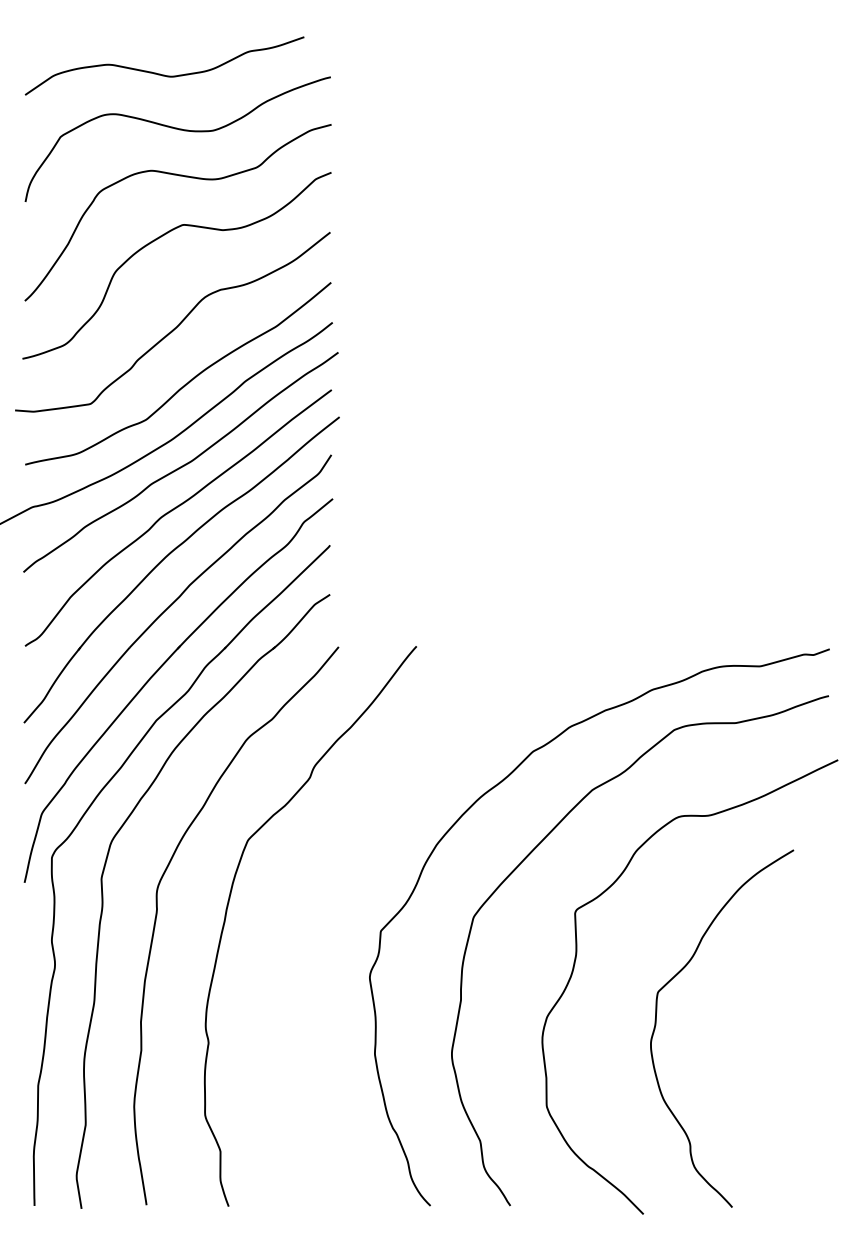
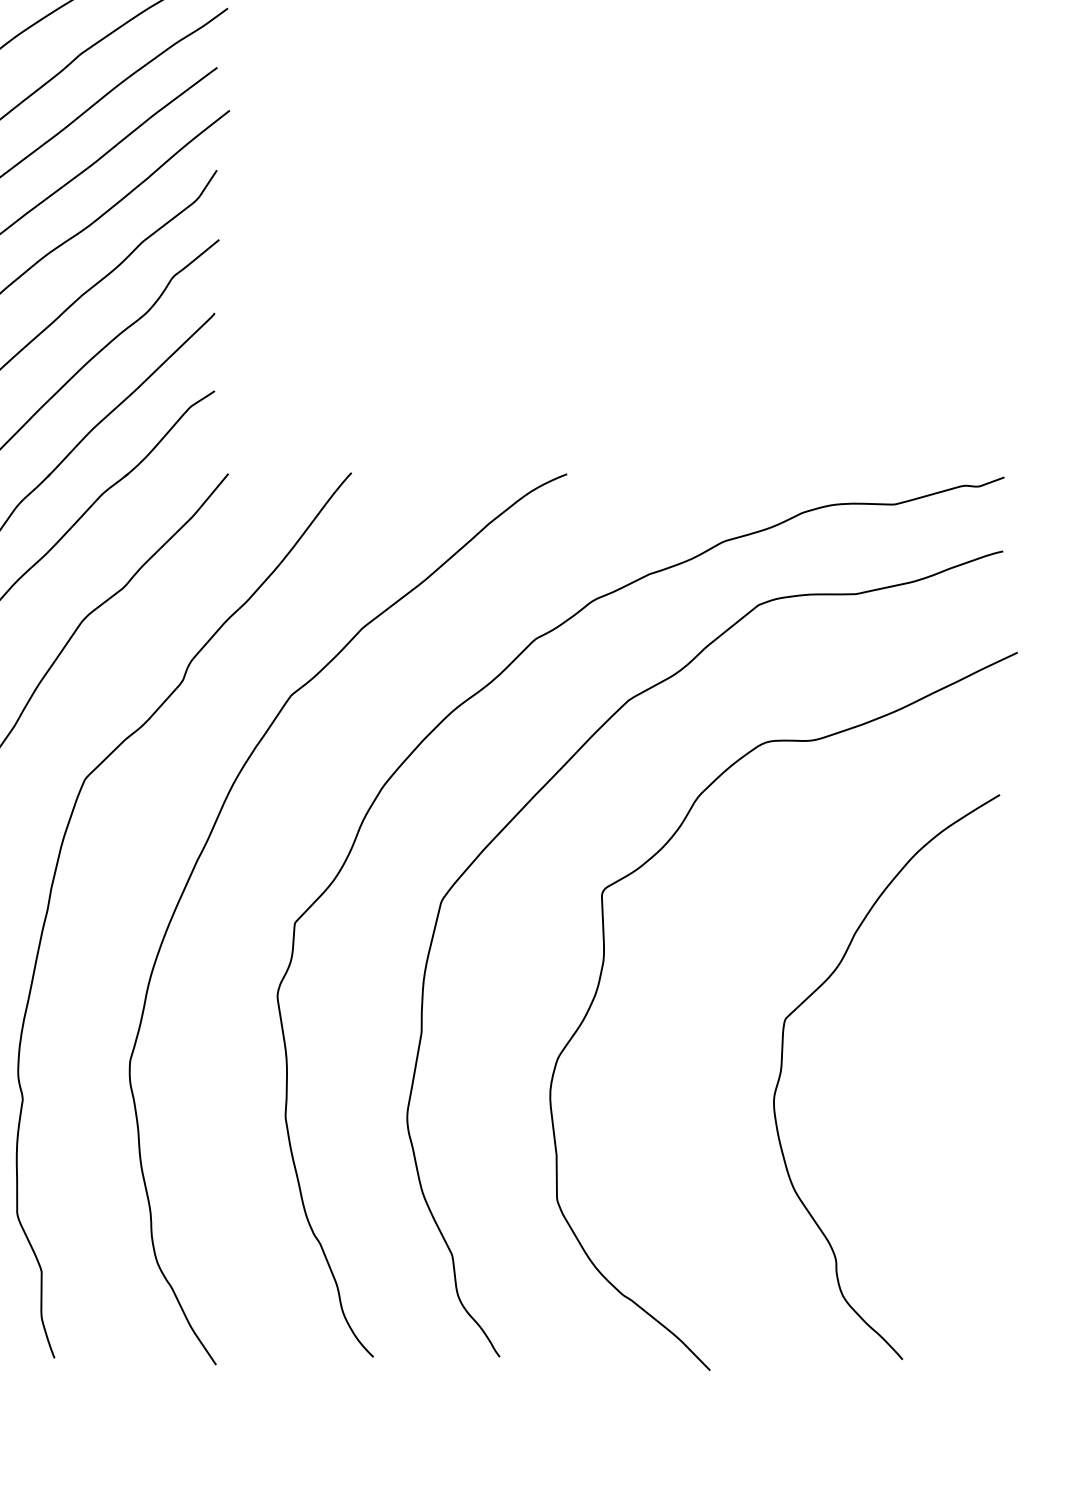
curve: (324, 883) -> (205, 847), added
curve: (656, 1025) -> (782, 1072), moved

